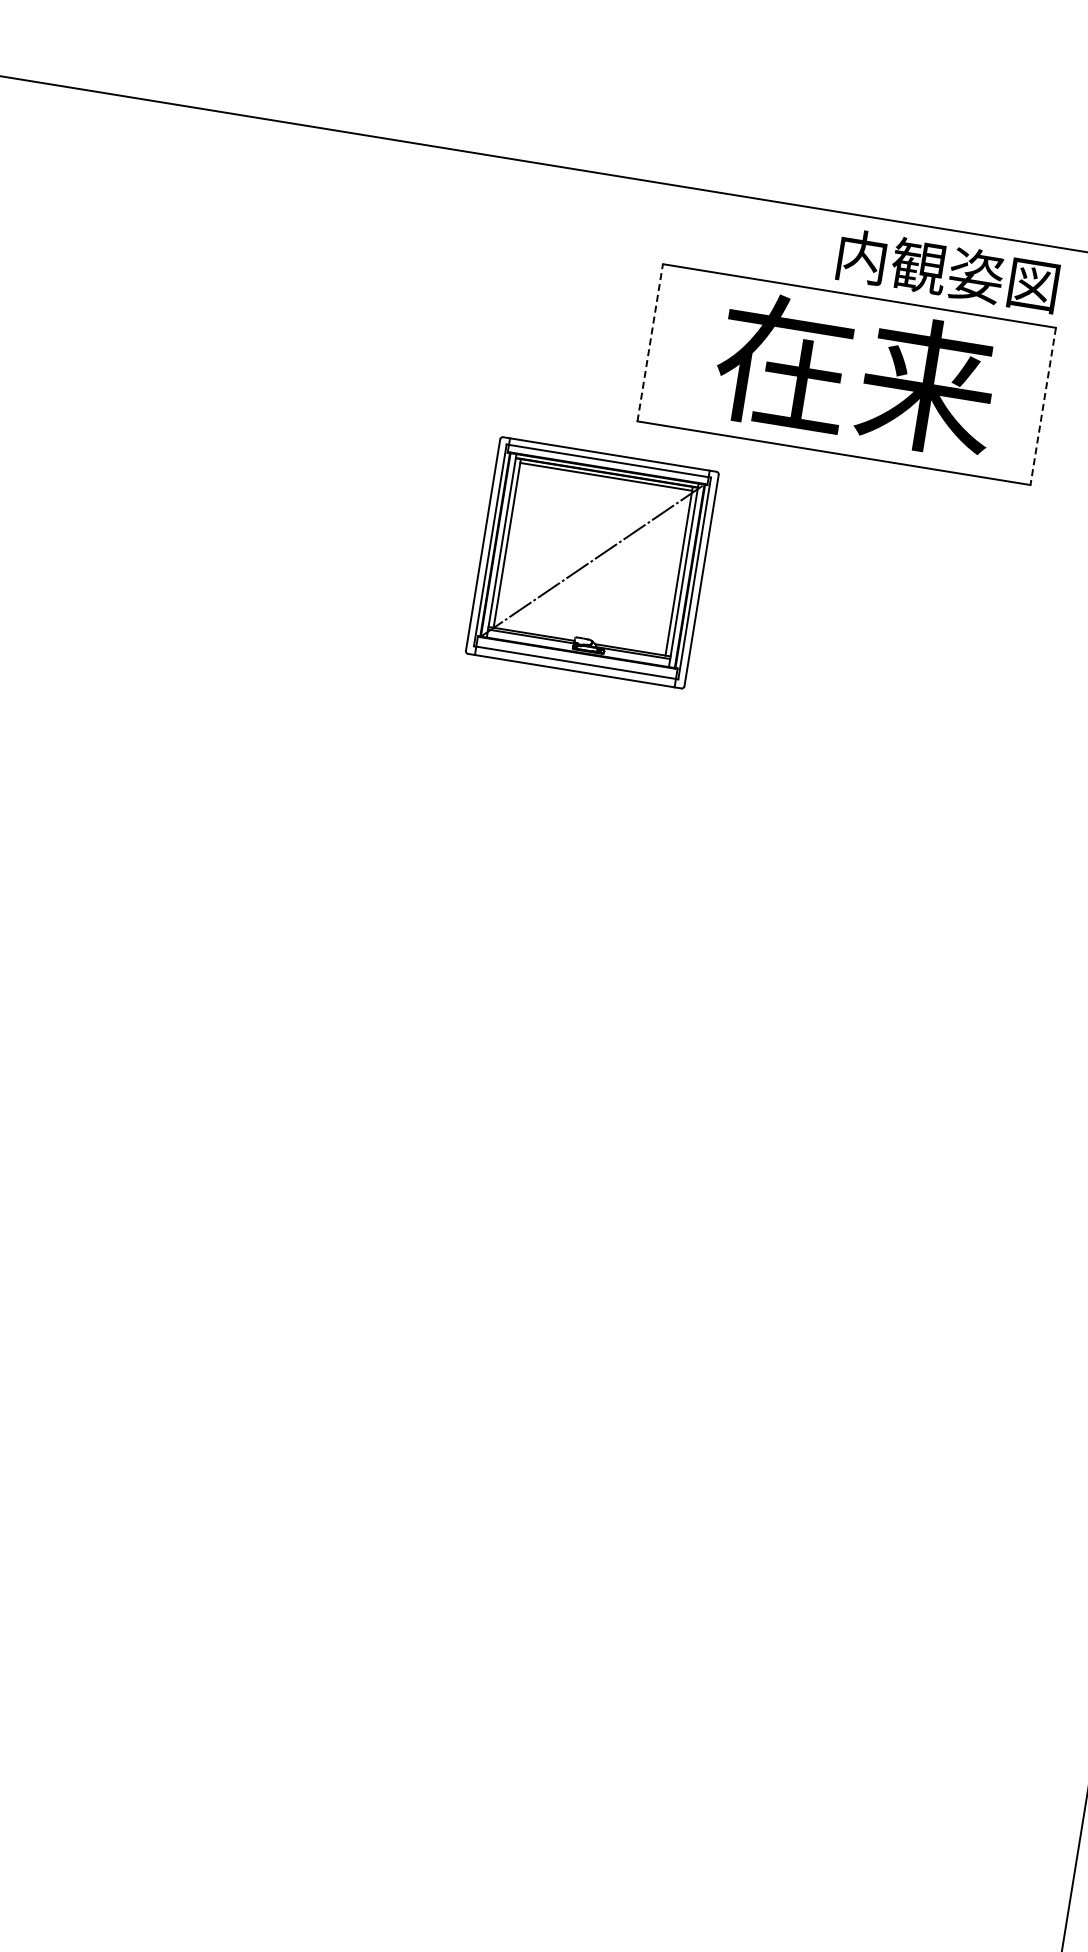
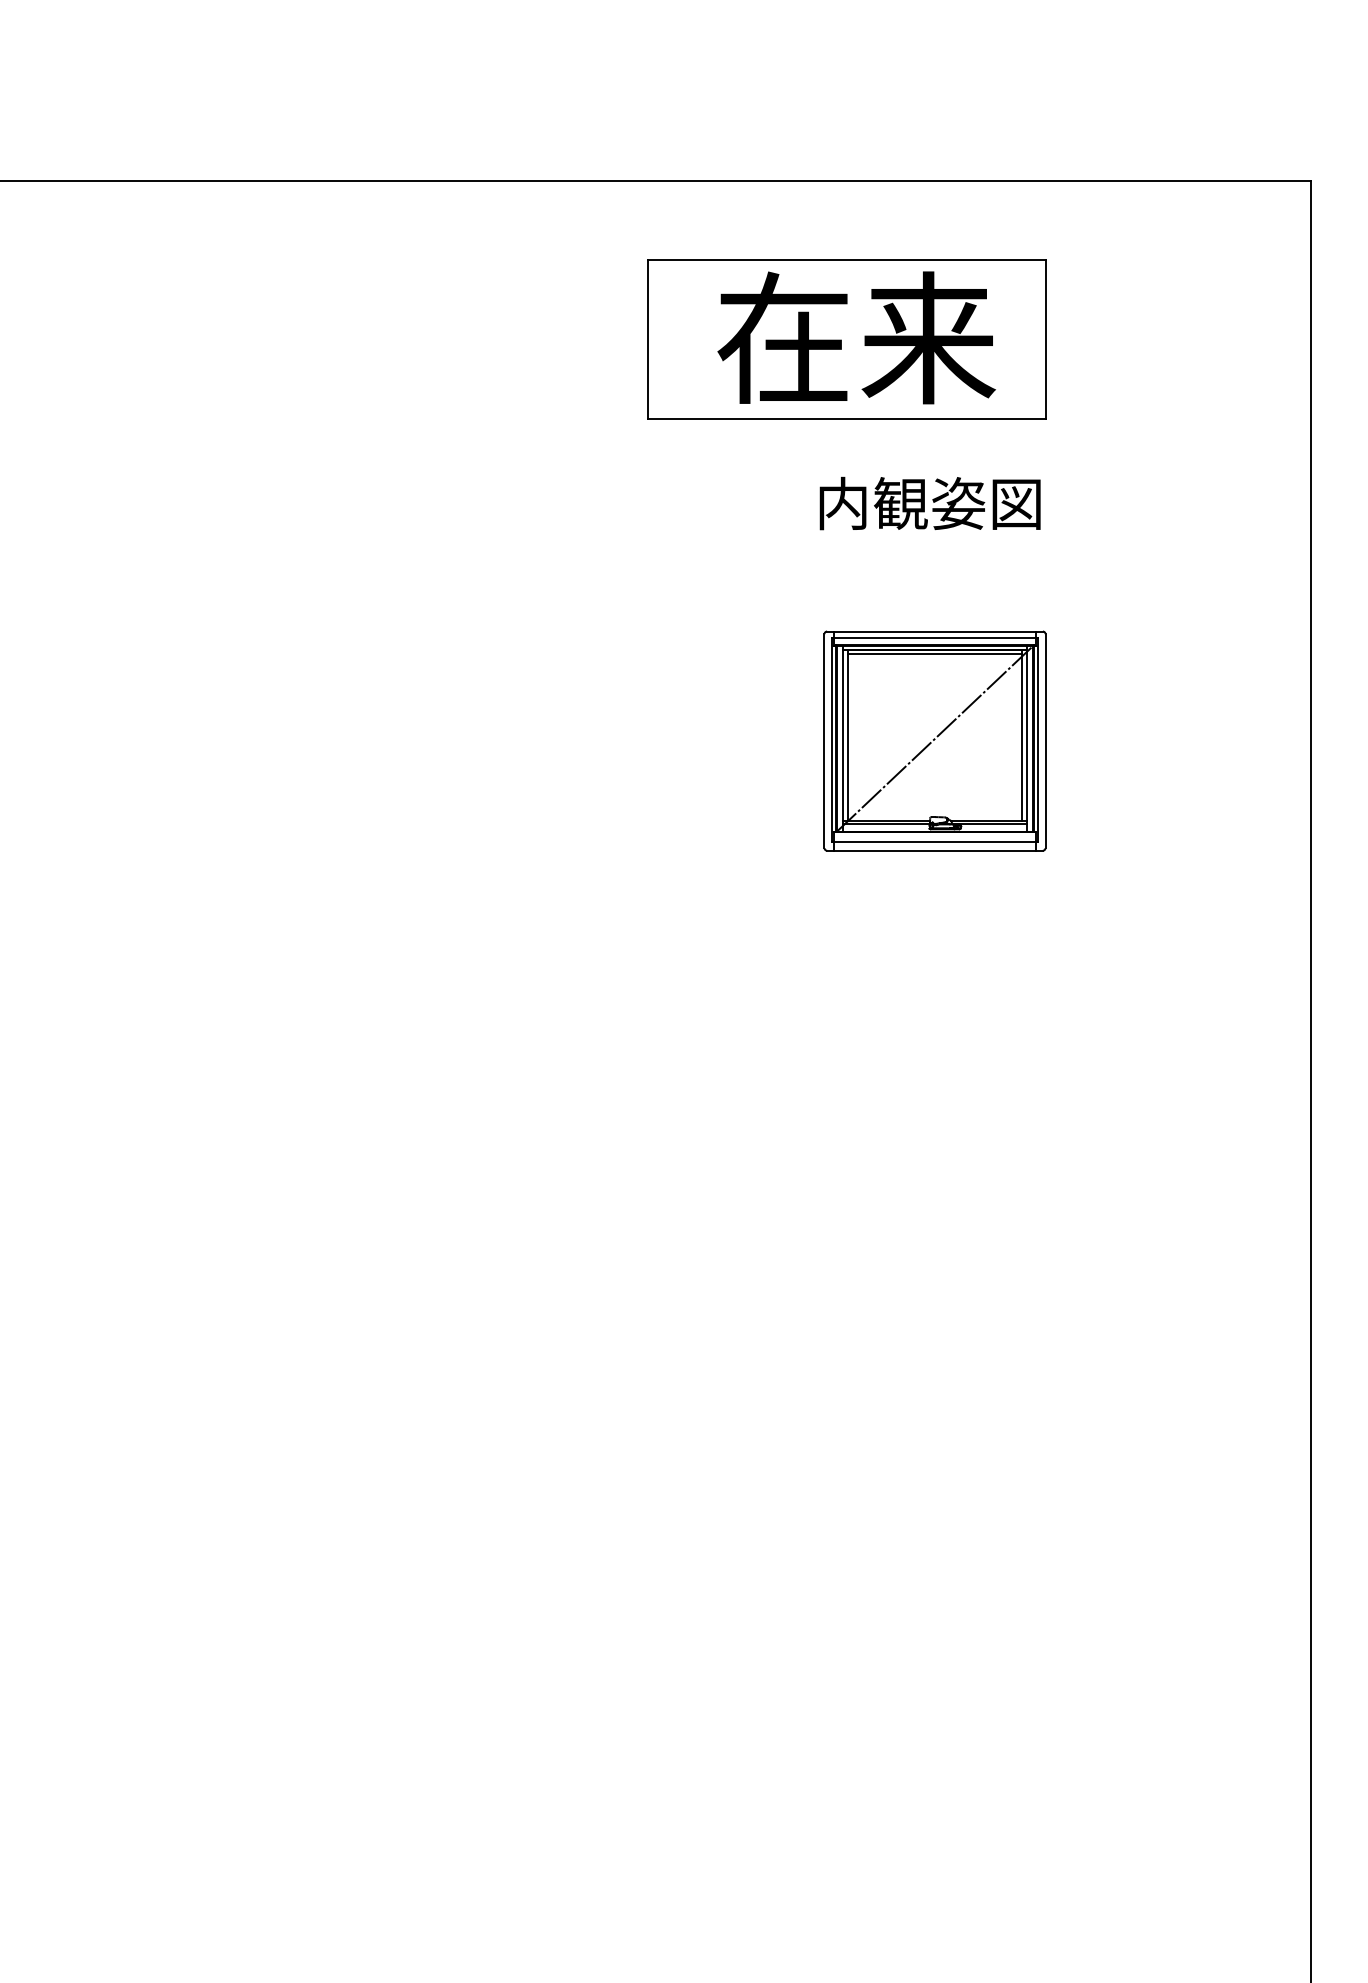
text: (947, 270) -> (929, 503), moved
line: (649, 342) -> (647, 339), dashed -> solid
line: (1043, 406) -> (1045, 339), dashed -> solid
part: (591, 562) -> (934, 740), moved

